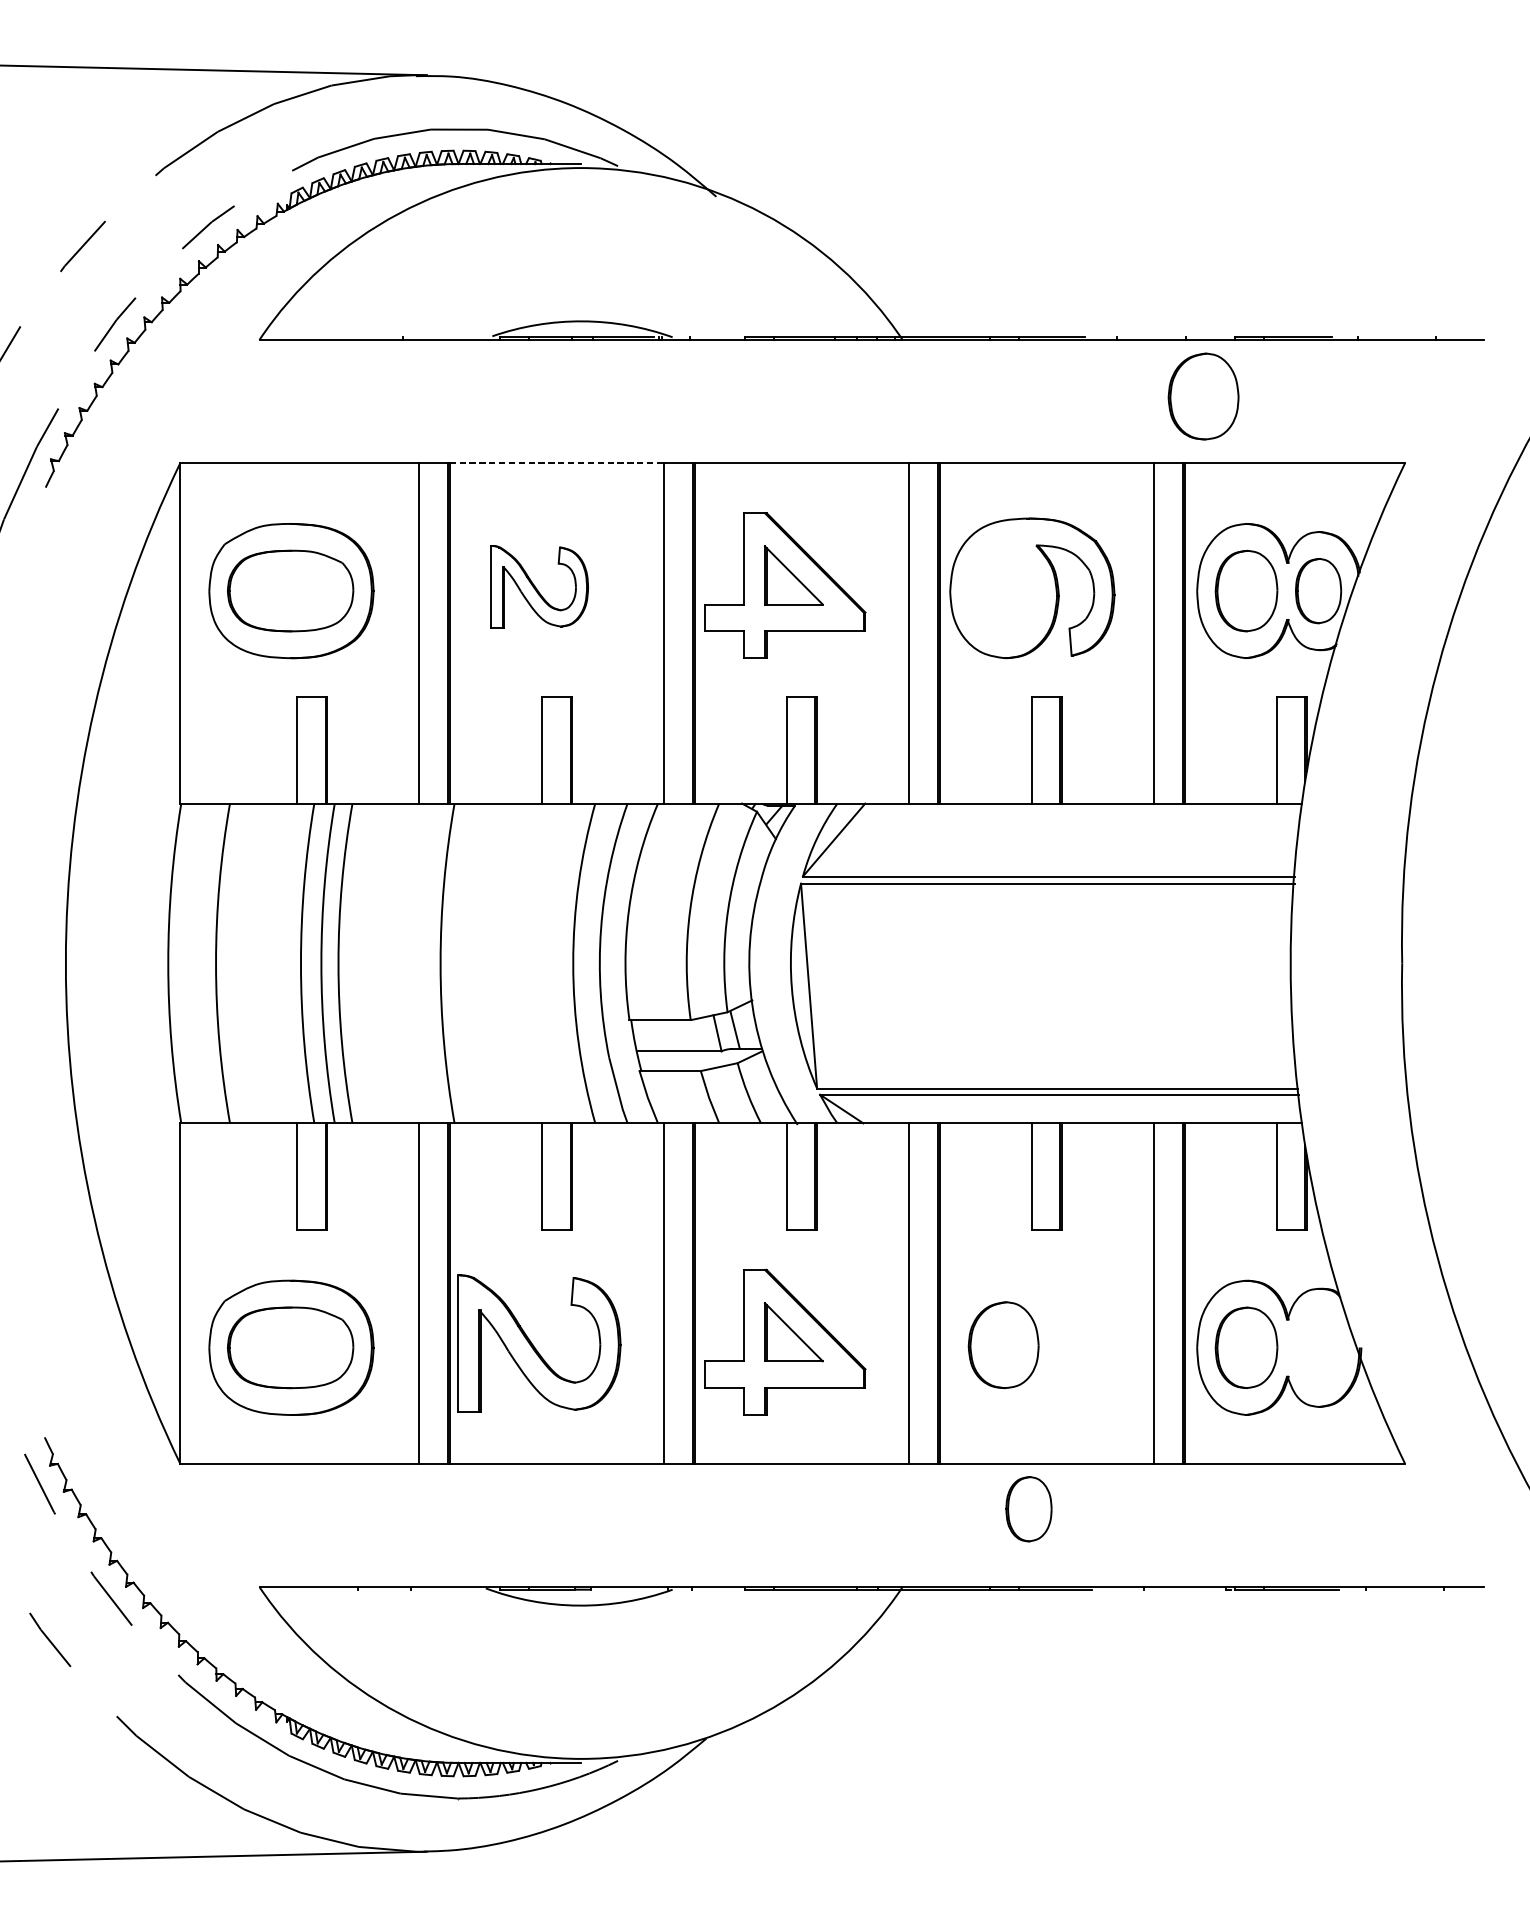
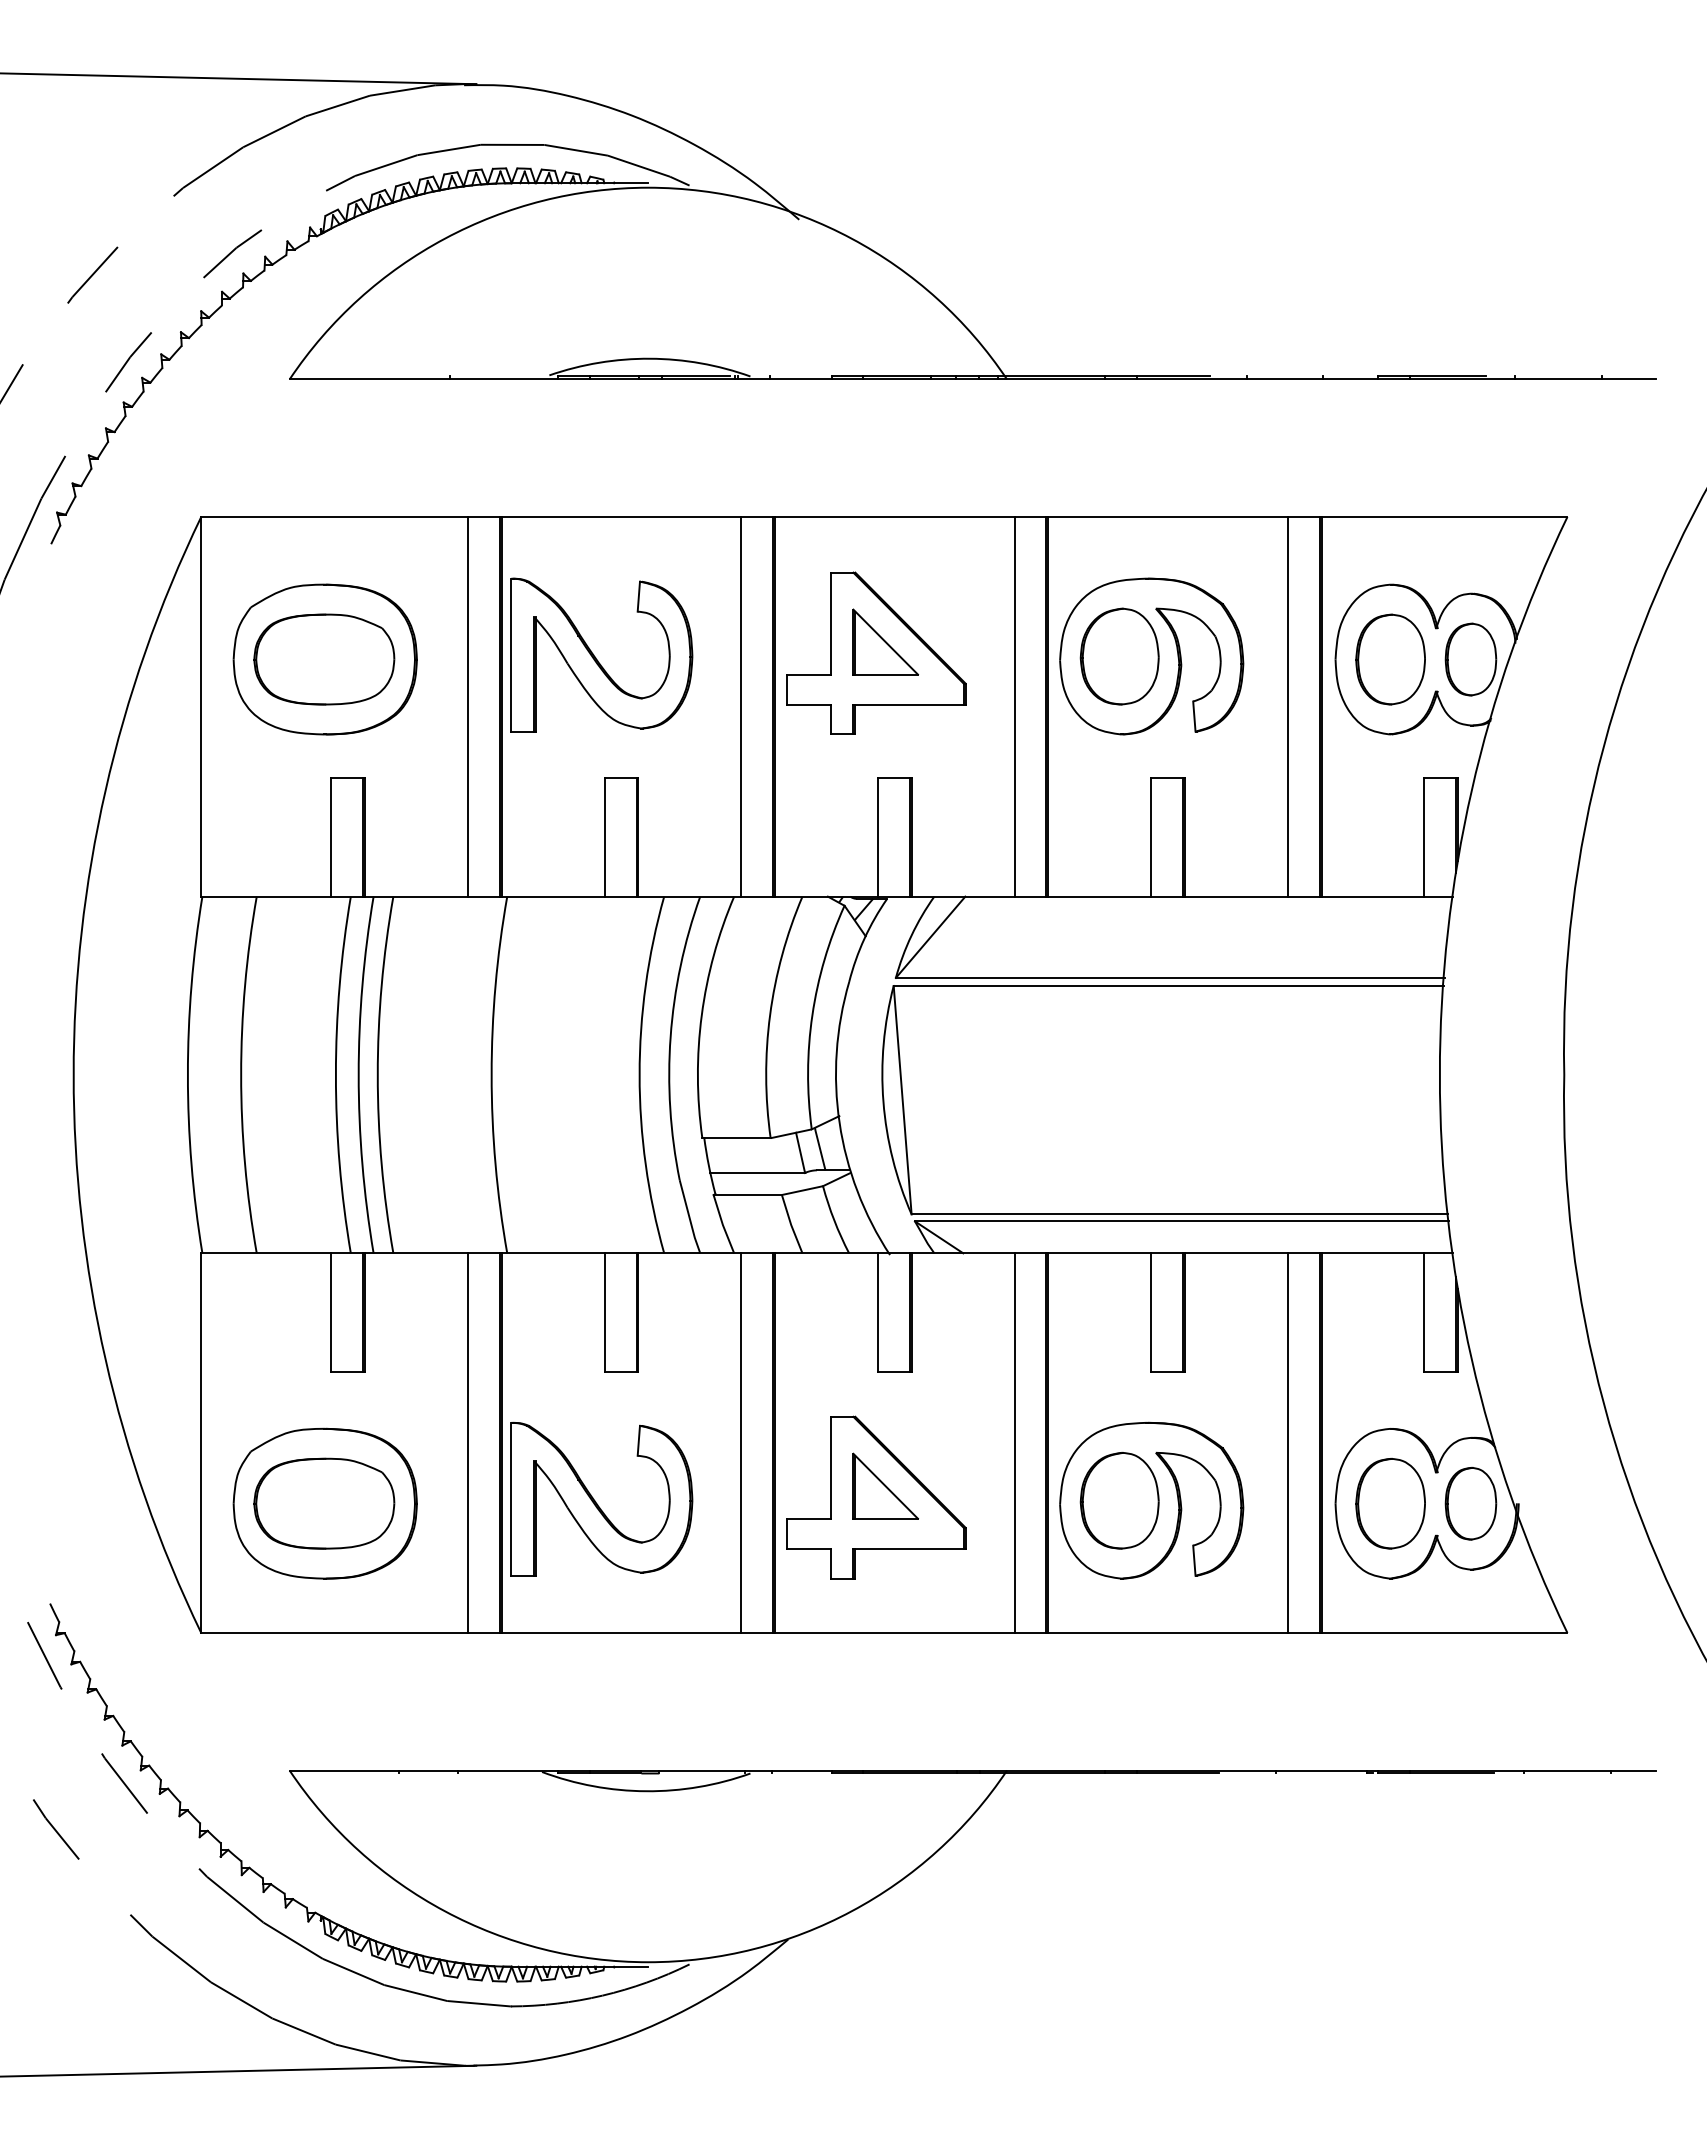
part: (1203, 396) -> (1119, 656), moved
line: (557, 462) -> (621, 516), dashed -> solid
part: (539, 586) -> (601, 654), size x1.67
part: (1032, 1344) -> (1151, 1500), added
part: (1028, 1509) -> (1470, 1503), moved

